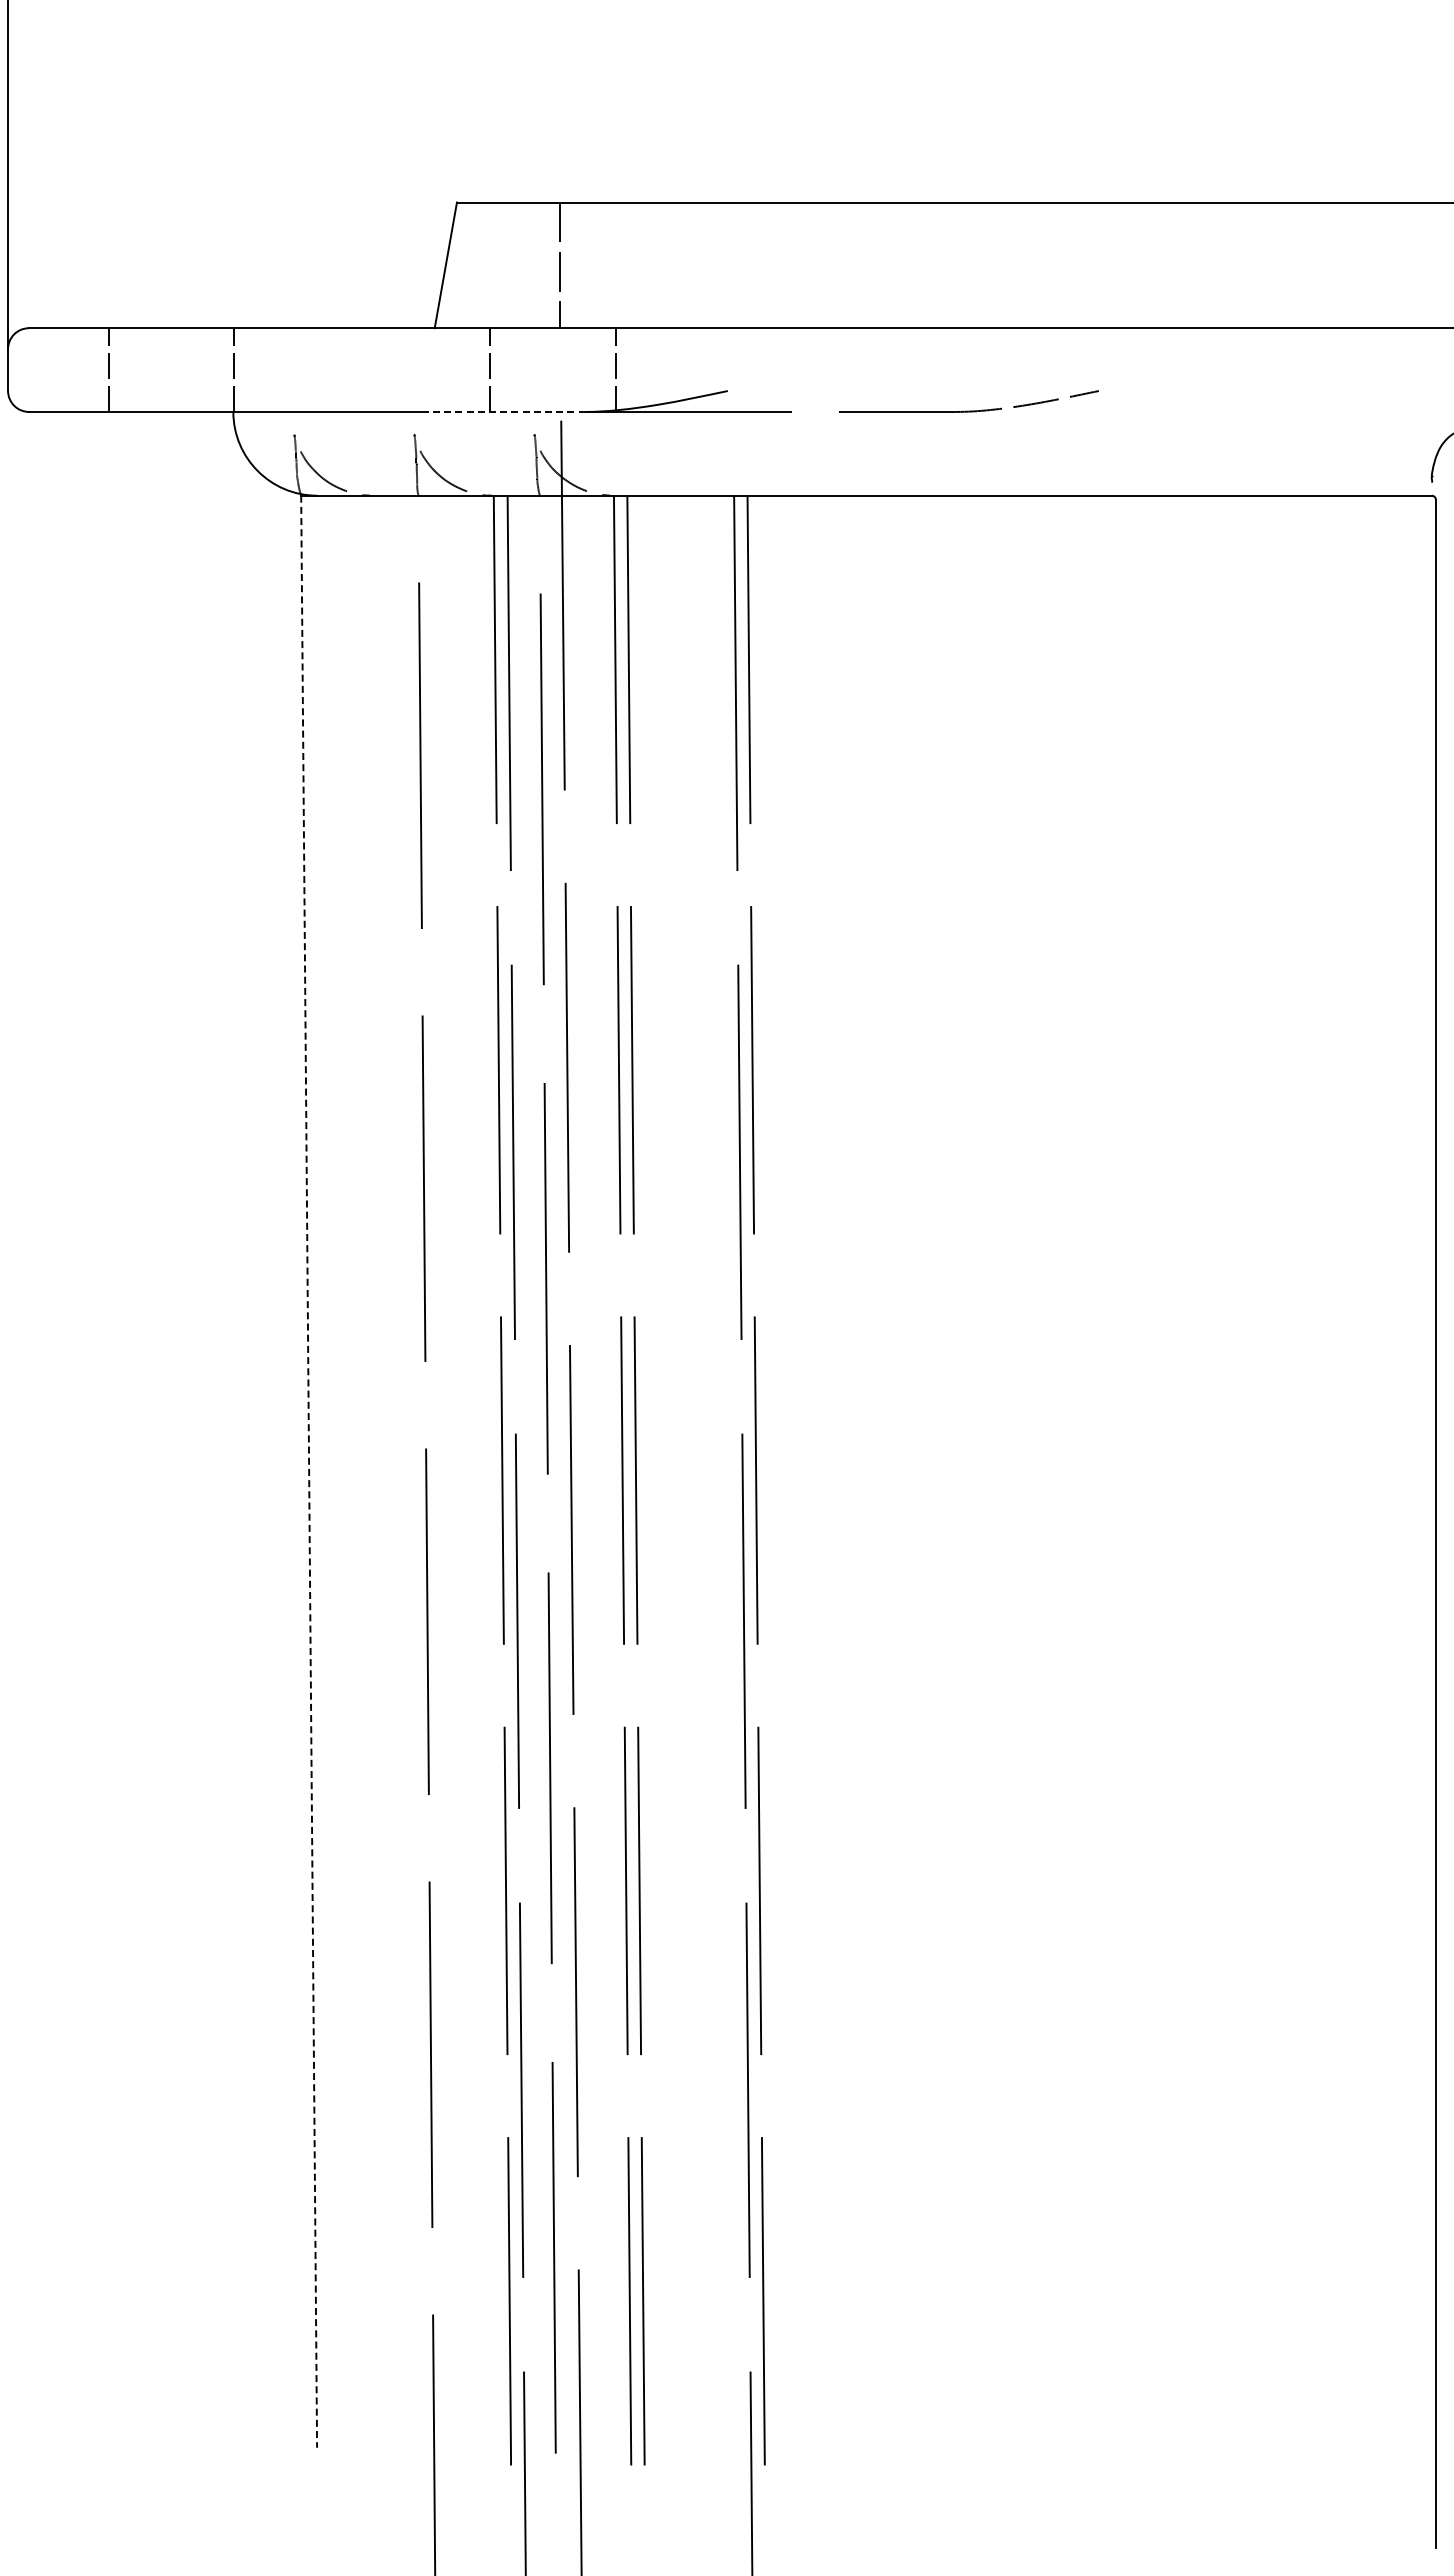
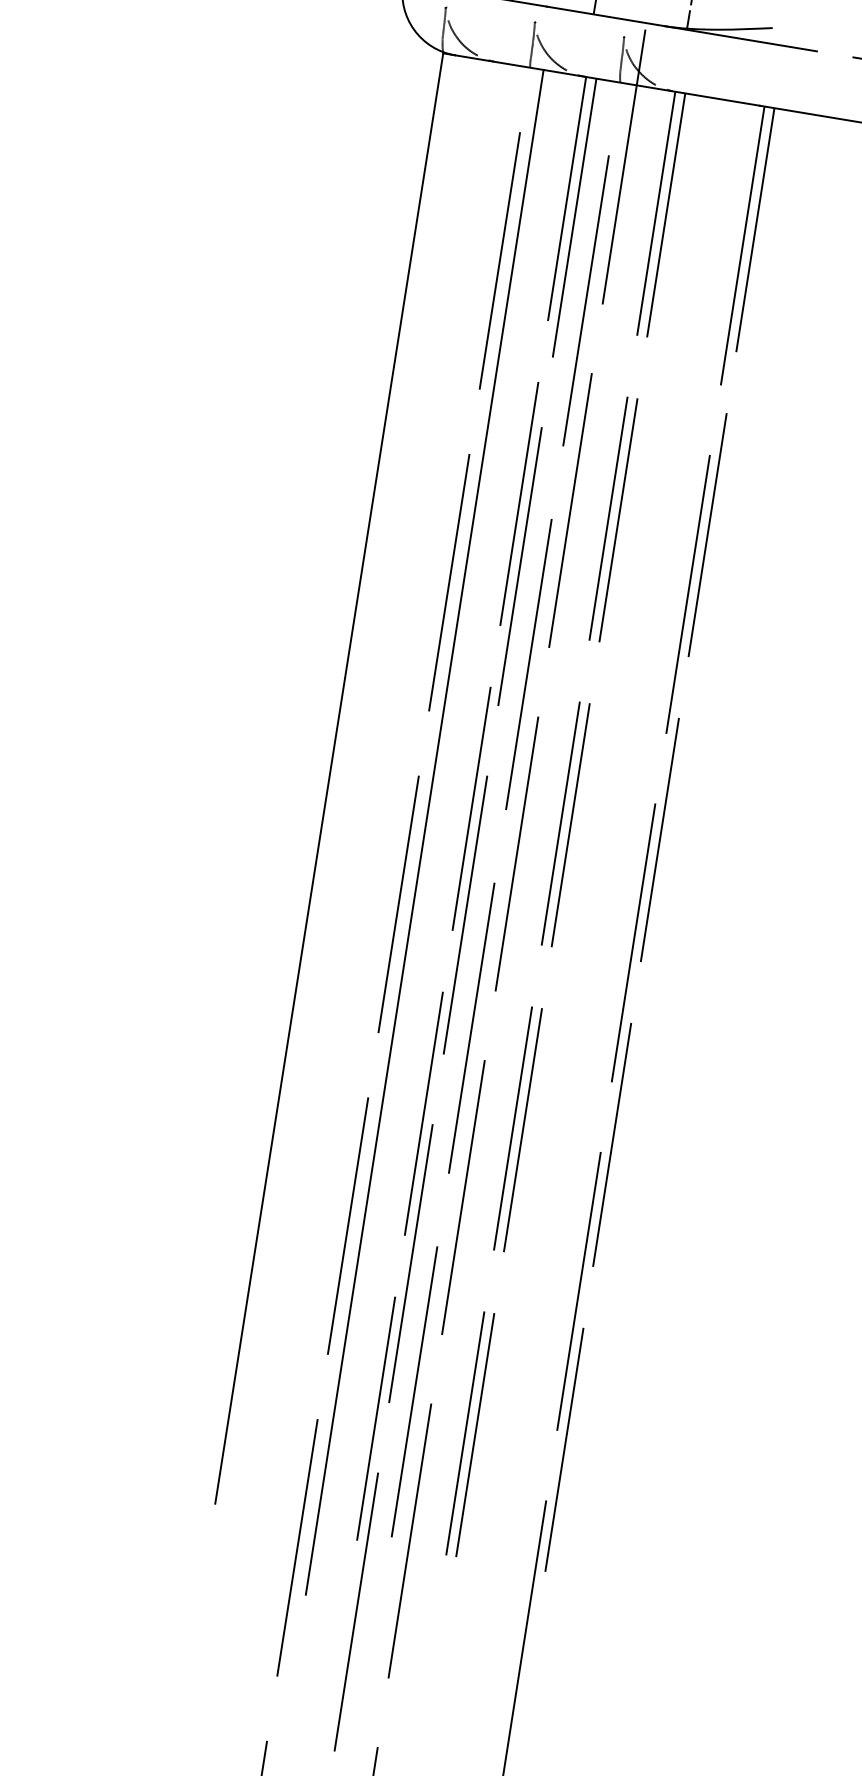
line: (505, 411) -> (605, 15), dashed -> solid
line: (309, 1472) -> (329, 779), dashed -> solid
line: (445, 1521) -> (424, 832), added

